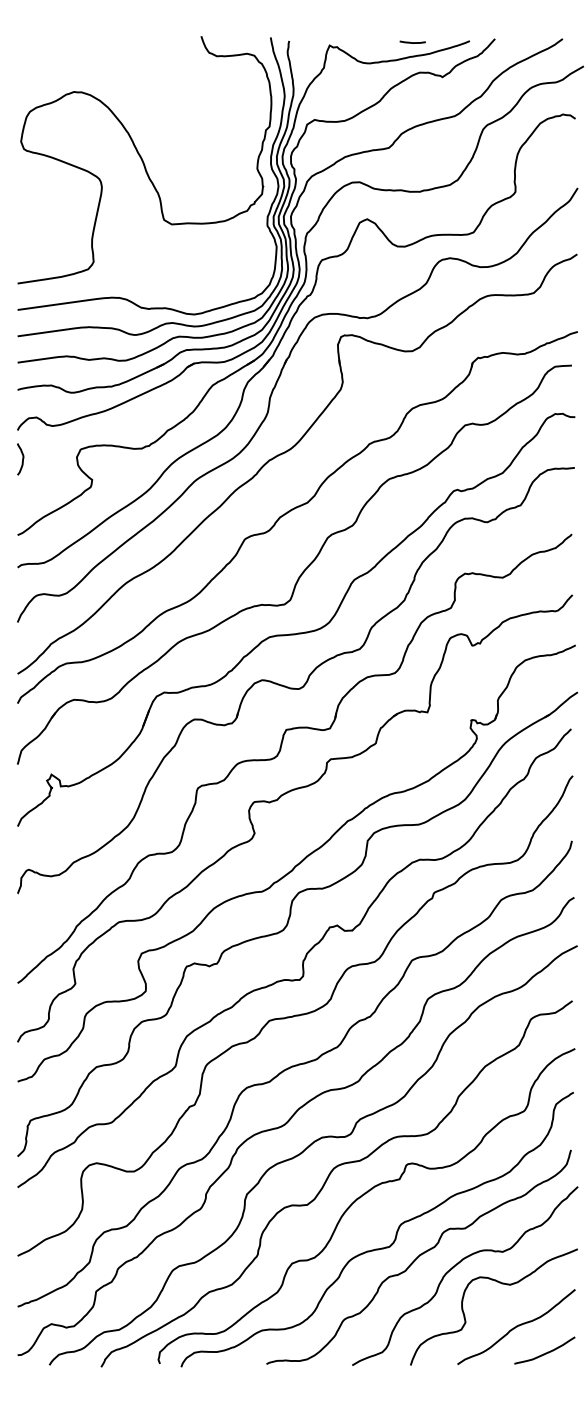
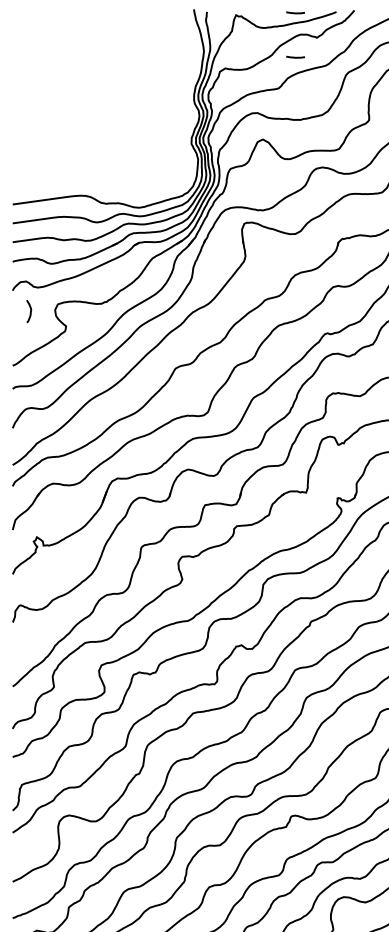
line: (412, 104) -> (295, 57), added
curve: (143, 160) -> (102, 97), removed
curve: (22, 459) -> (30, 311), moved

